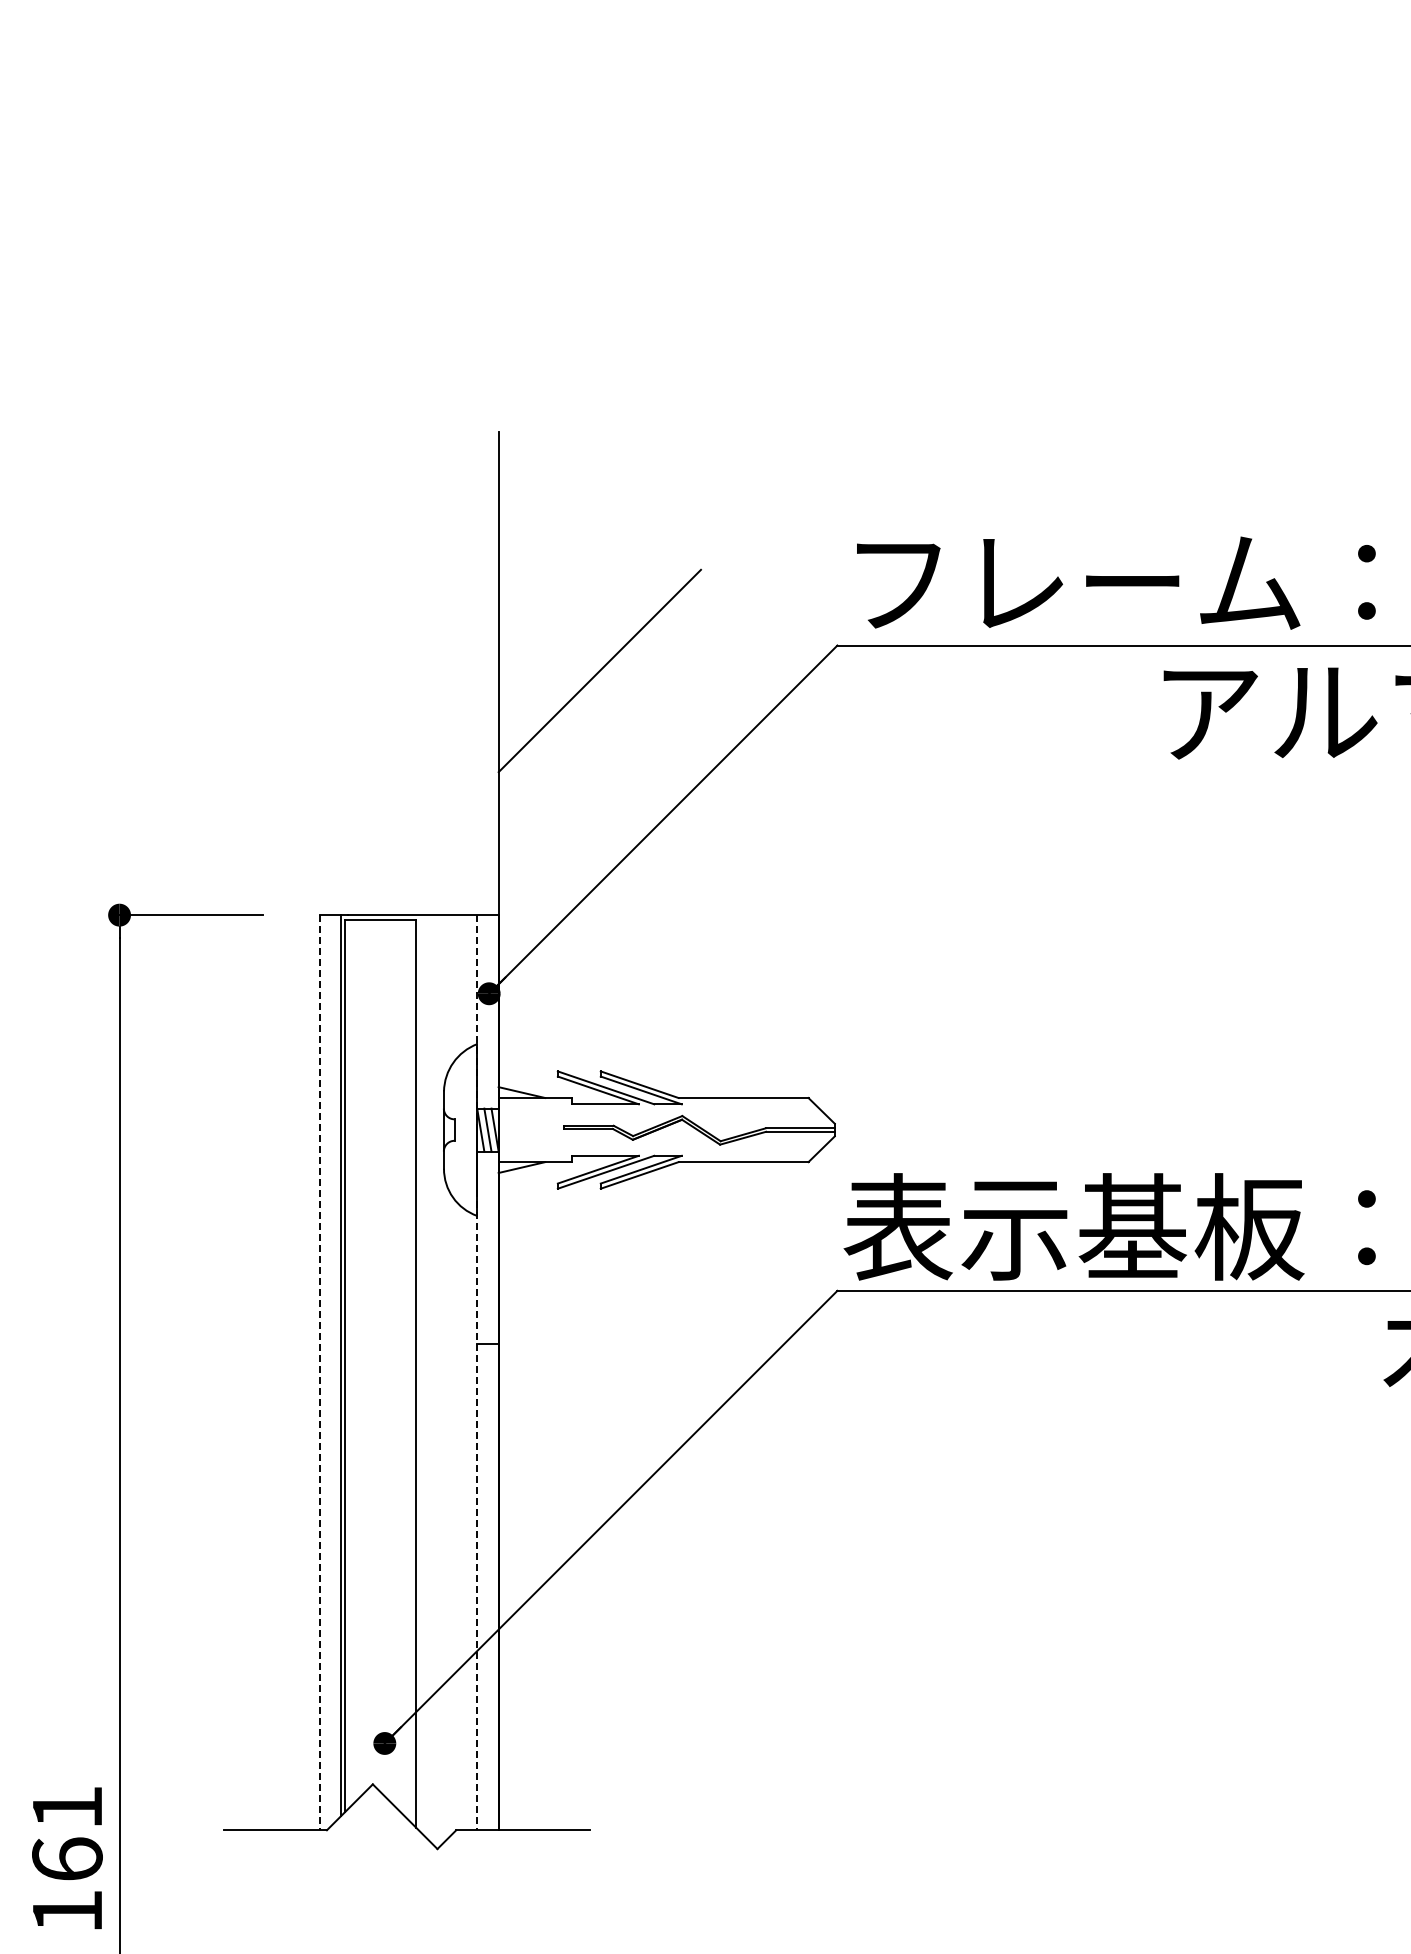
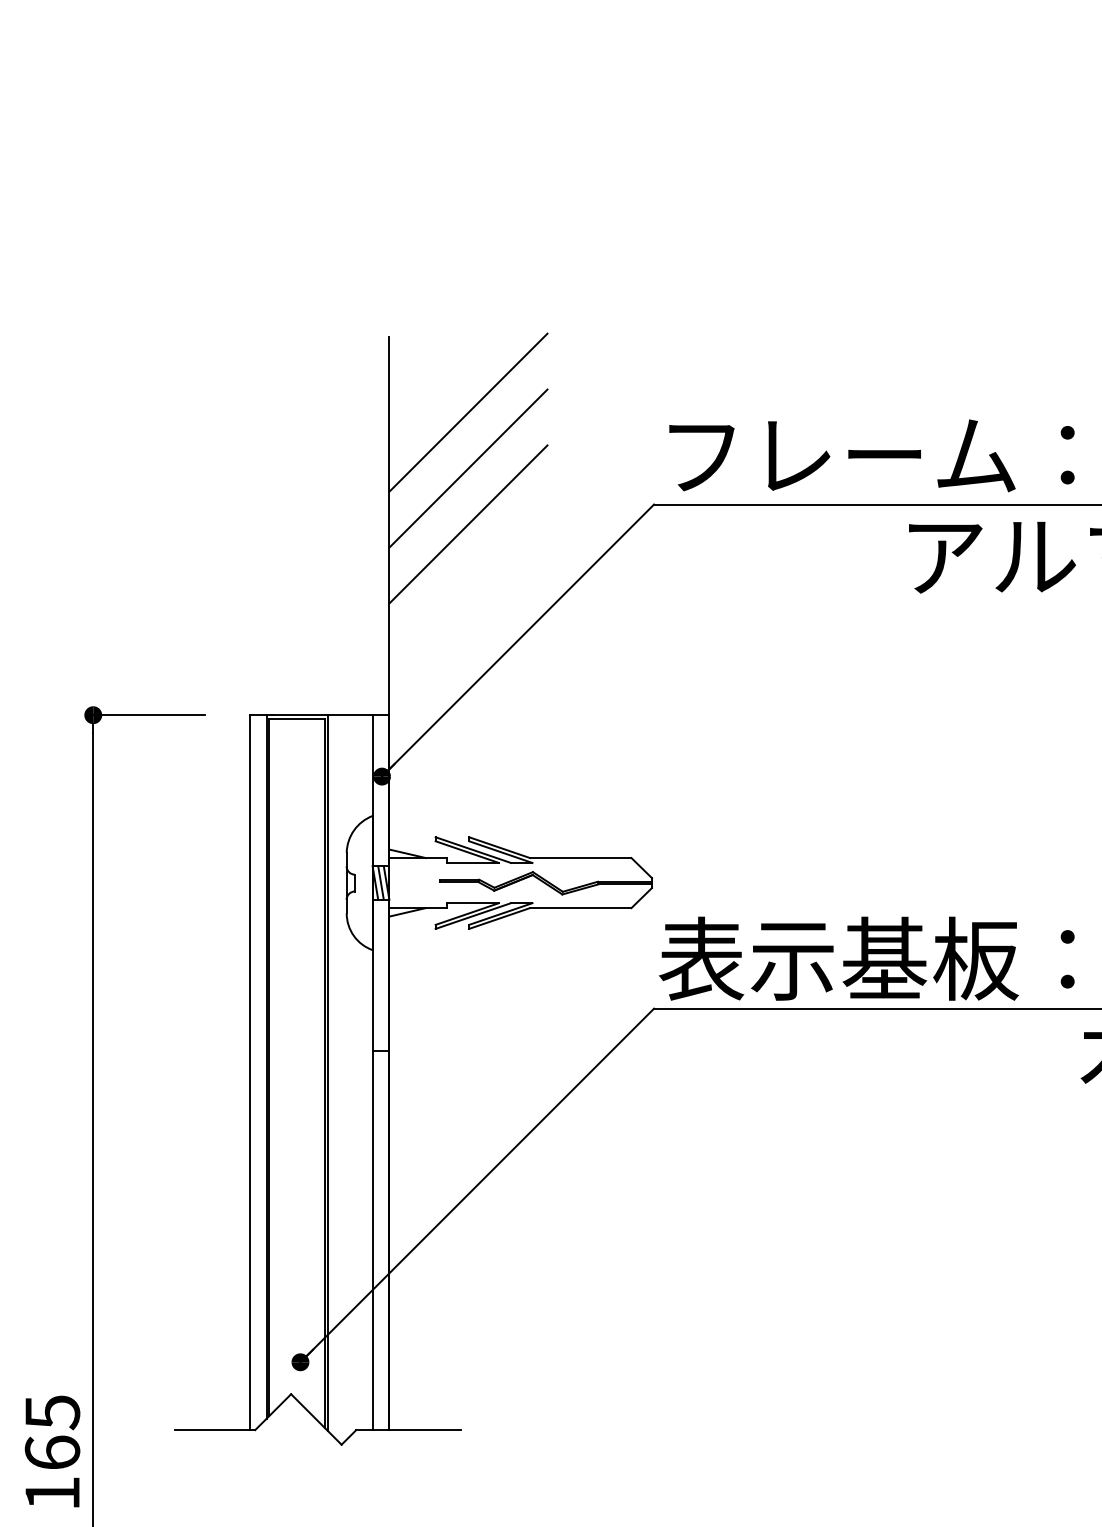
line: (599, 527) -> (468, 412), added
line: (599, 599) -> (468, 468), added
line: (320, 1372) -> (250, 1072), dashed -> solid
line: (477, 1372) -> (372, 1072), dashed -> solid
line: (420, 1373) -> (328, 1073), added
text: (67, 1808) -> (52, 1413), 161 -> 165

